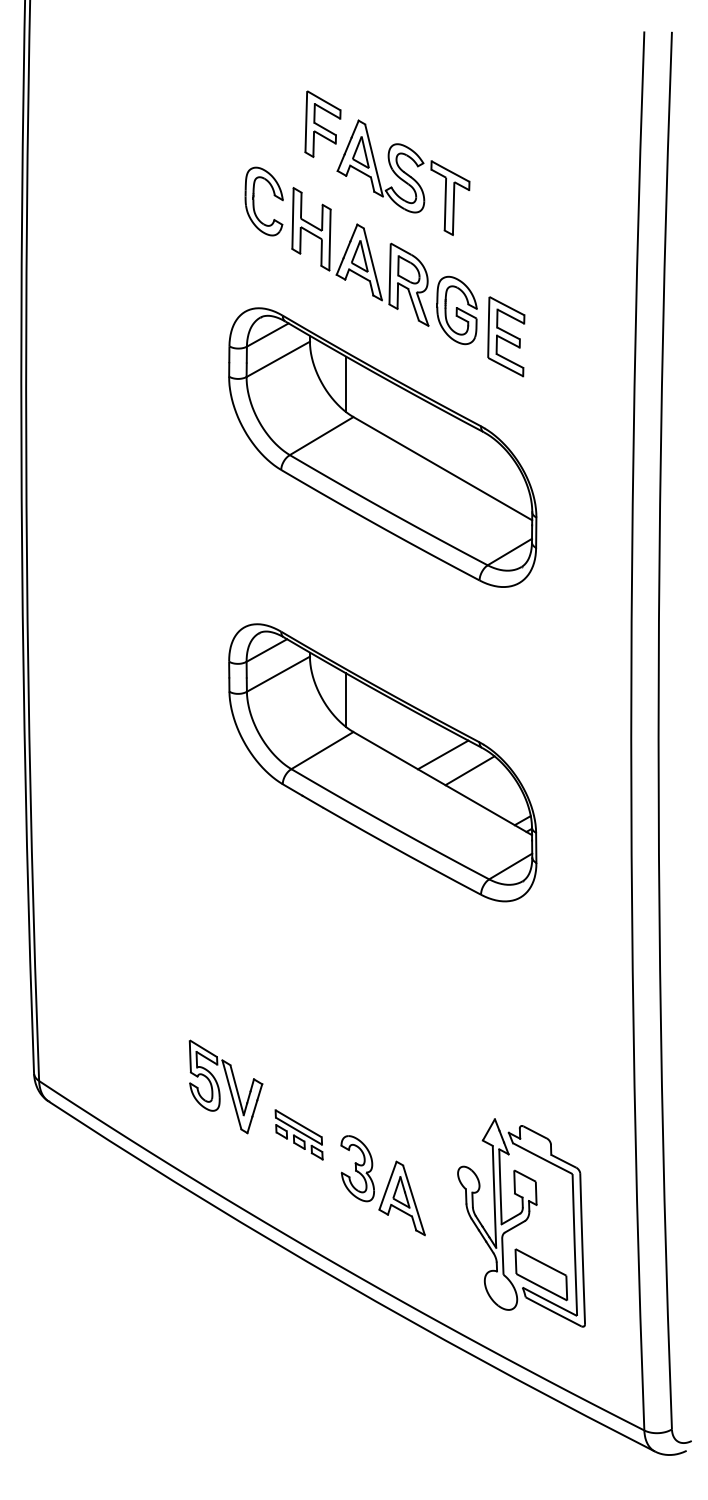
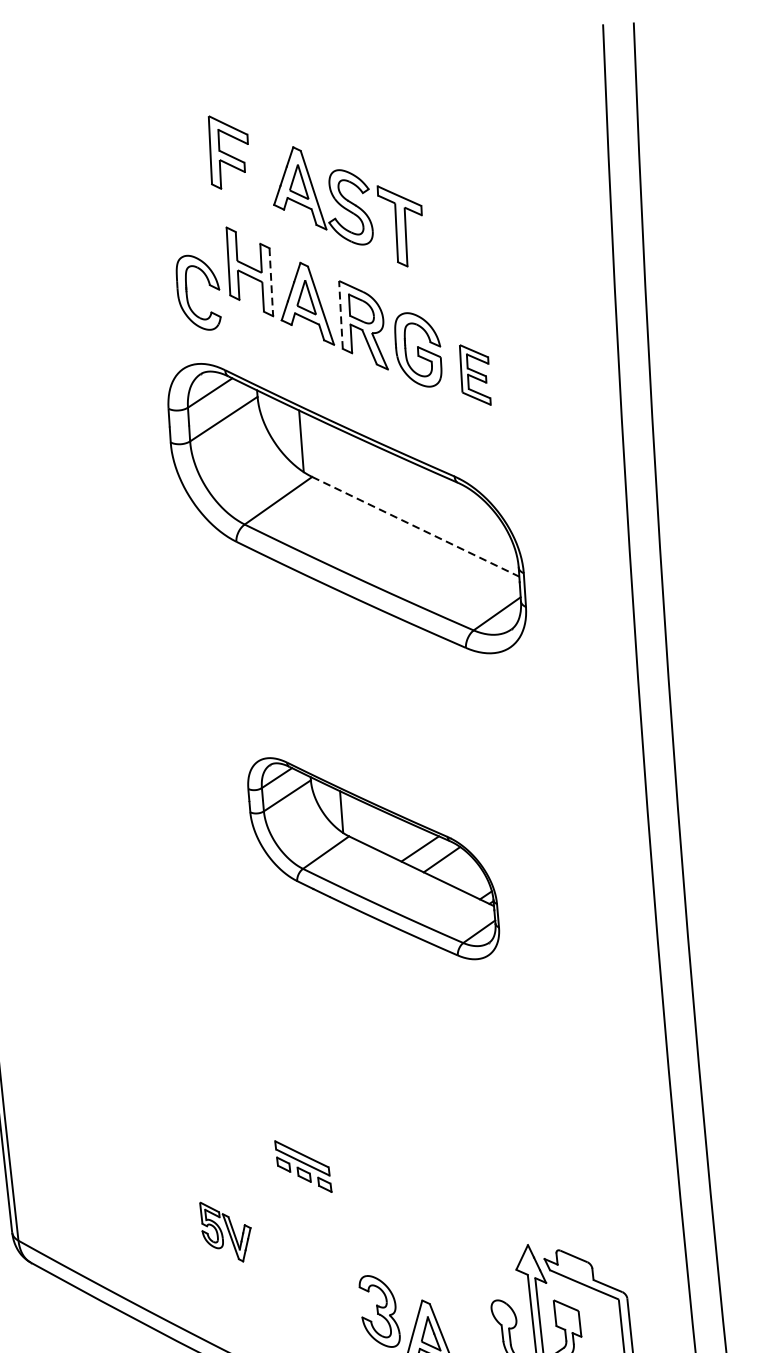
part: (322, 123) -> (228, 150), moved
part: (254, 201) -> (187, 293), moved
line: (329, 240) -> (270, 282), solid -> dashed
line: (390, 273) -> (341, 314), solid -> dashed
part: (506, 336) -> (475, 374), size x0.7
line: (443, 468) -> (416, 526), solid -> dashed
part: (382, 762) -> (373, 858), size x0.7
part: (225, 1086) -> (225, 1231), size x0.6
part: (298, 1134) -> (302, 1166), moved

